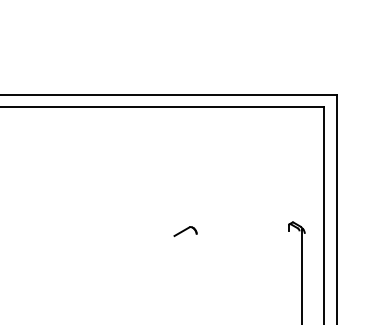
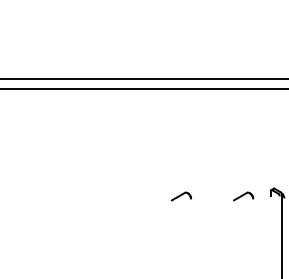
part: (257, 231) -> (243, 196), added

